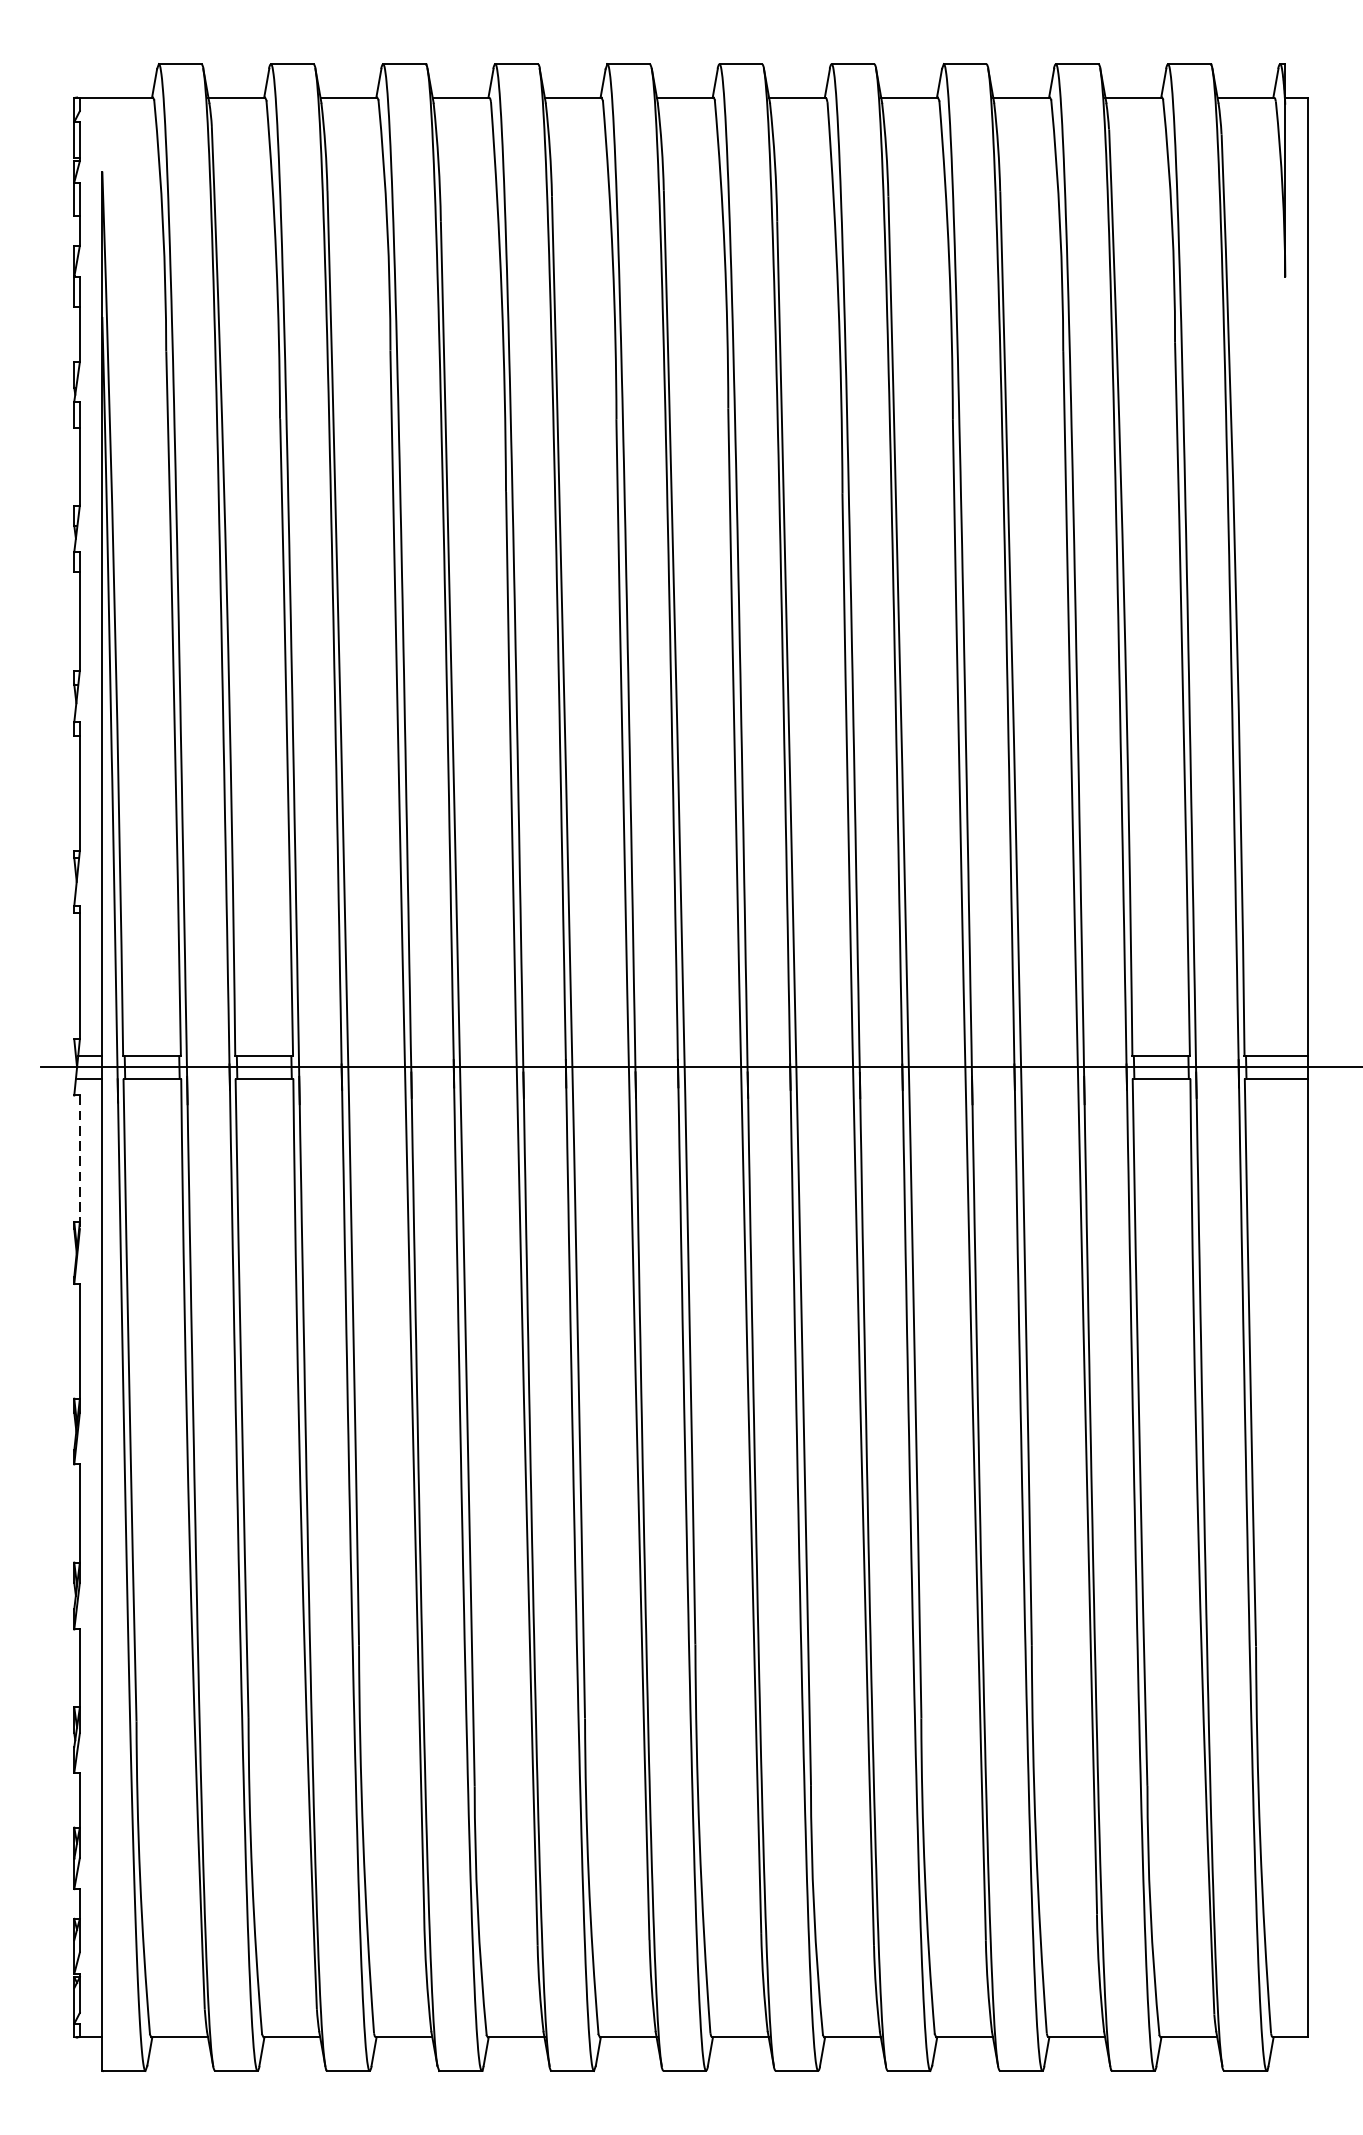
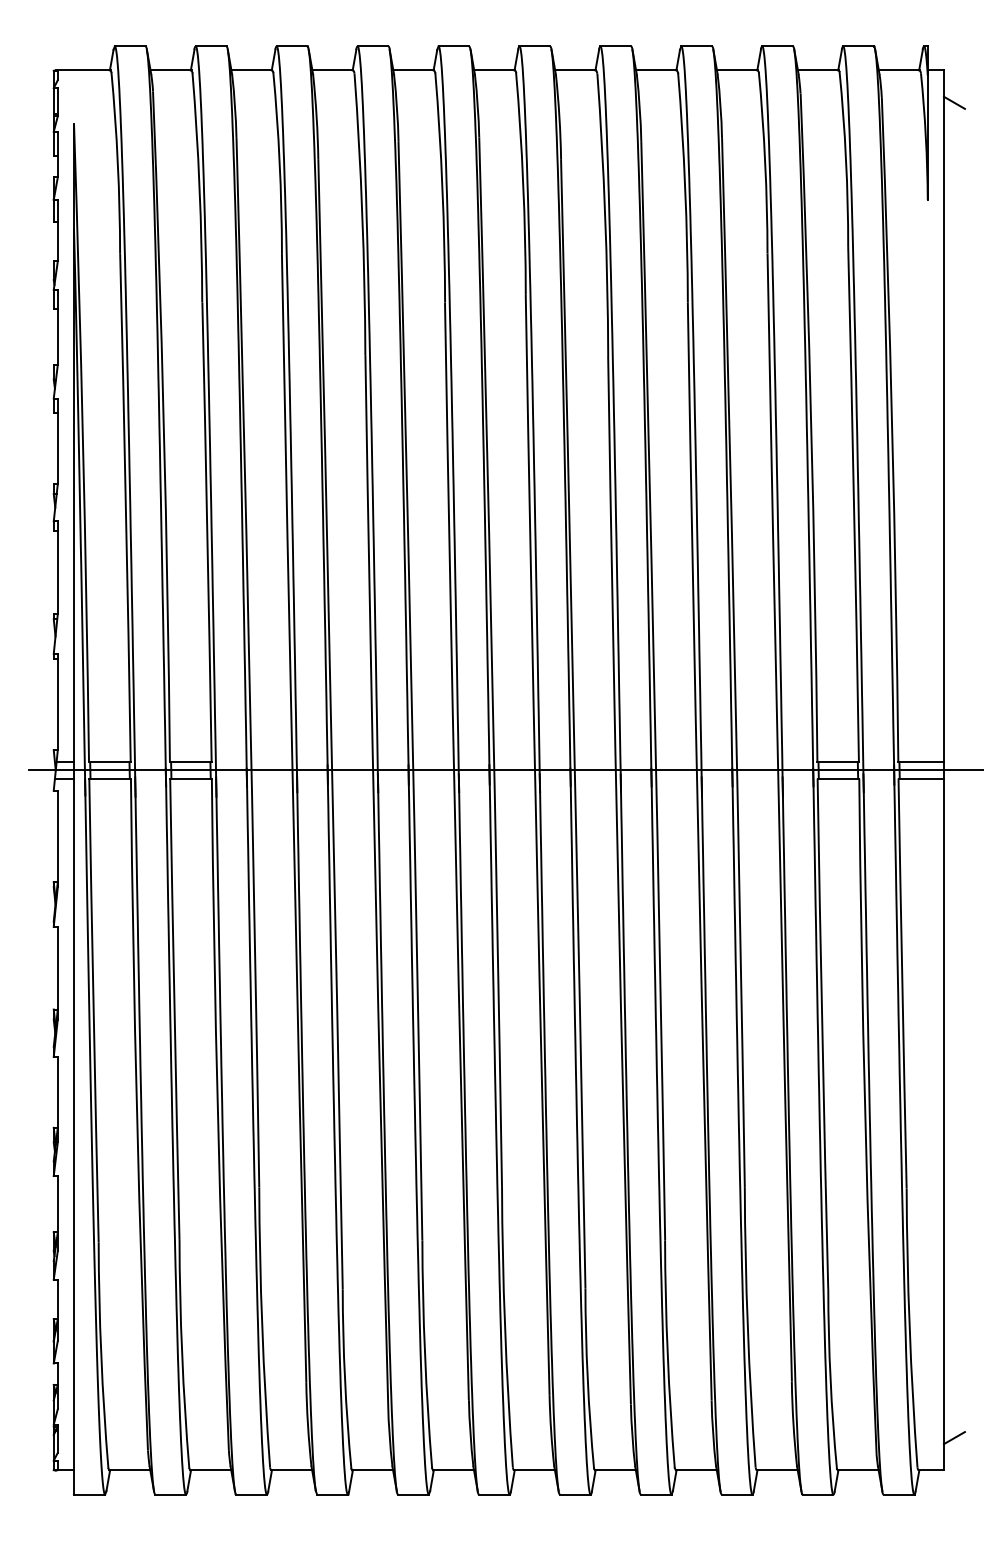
line: (1320, 141) -> (953, 102), added
line: (79, 1163) -> (57, 839), dashed -> solid
line: (1320, 1993) -> (953, 1438), added

